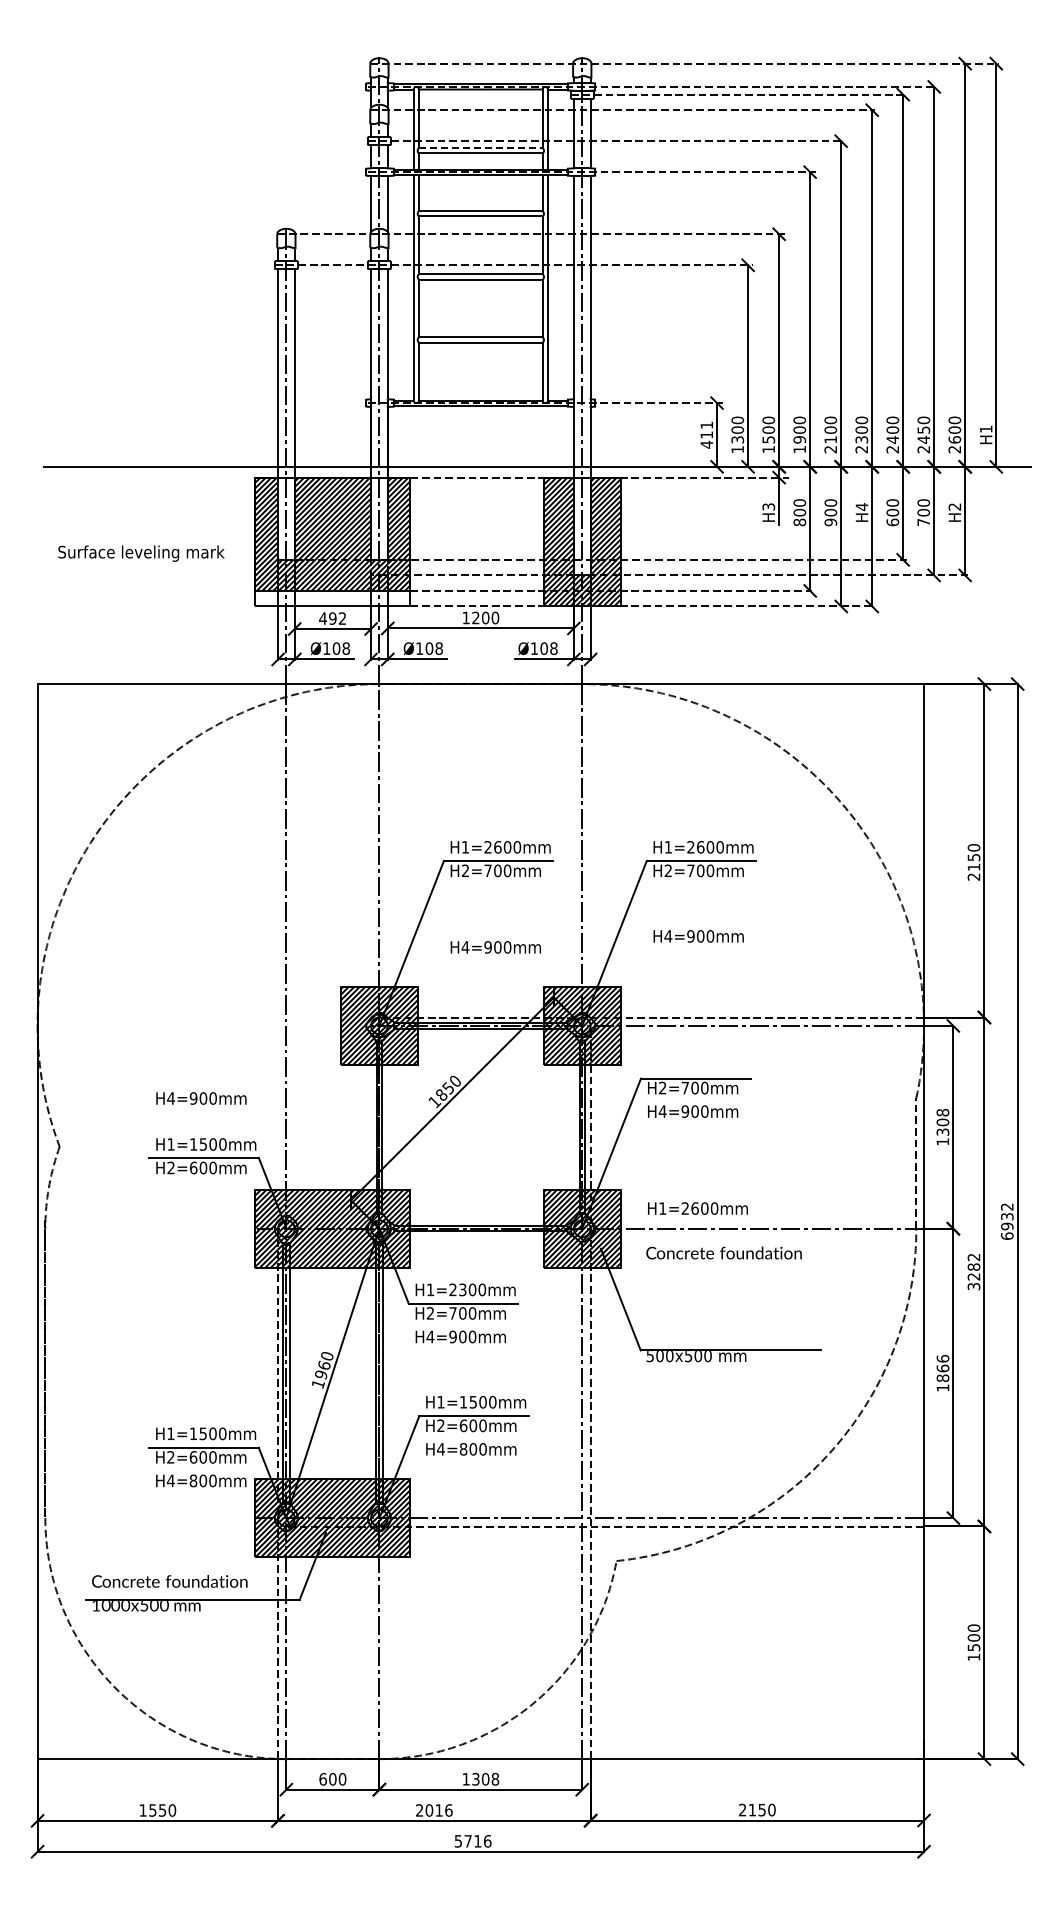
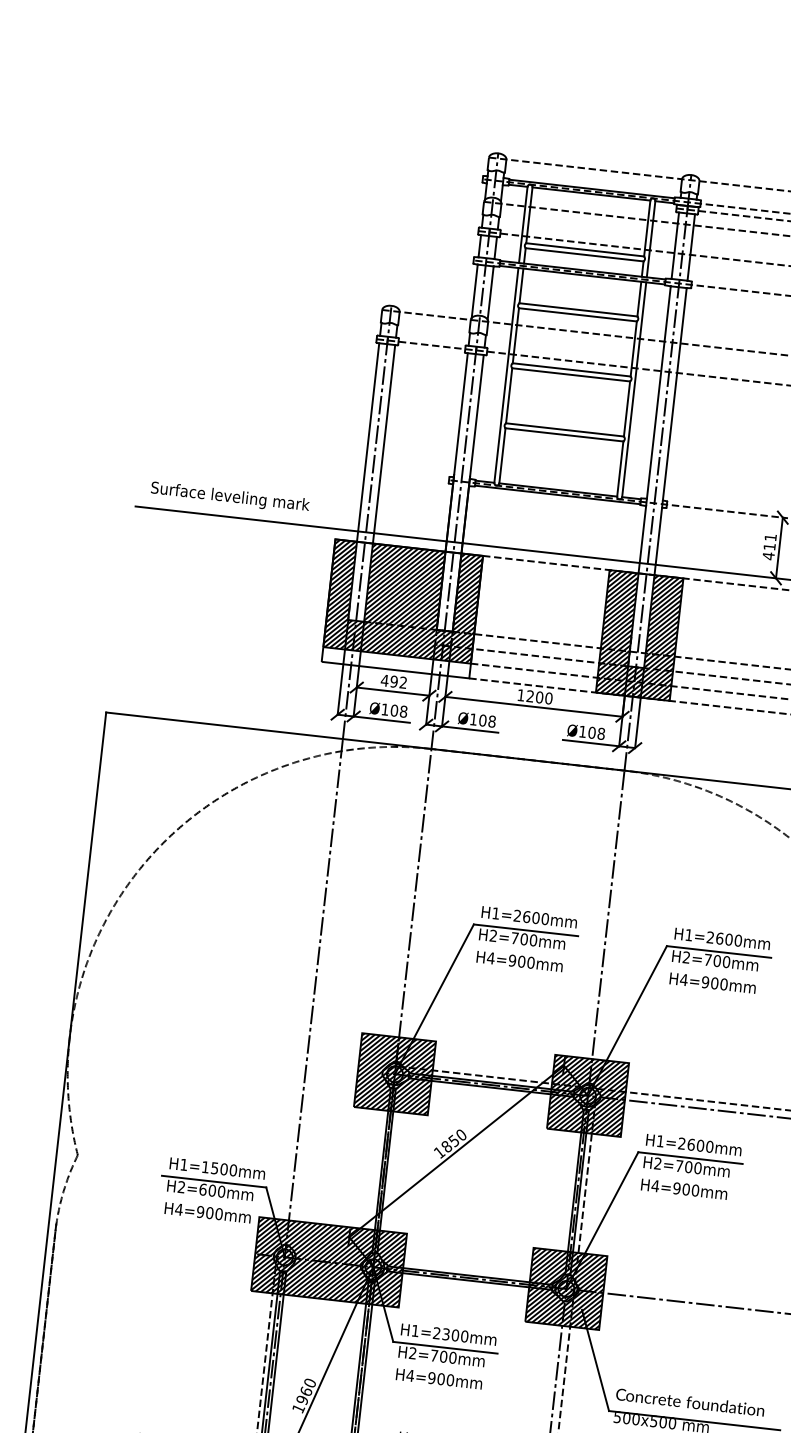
line: (480, 148) -> (584, 250), dashed -> solid
text: (141, 553) -> (230, 497), moved
text: (698, 936) -> (712, 983), moved
text: (495, 947) -> (519, 961), moved
text: (201, 1098) -> (208, 1212), moved
text: (697, 1208) -> (693, 1144), moved
text: (723, 1252) -> (689, 1401), moved

